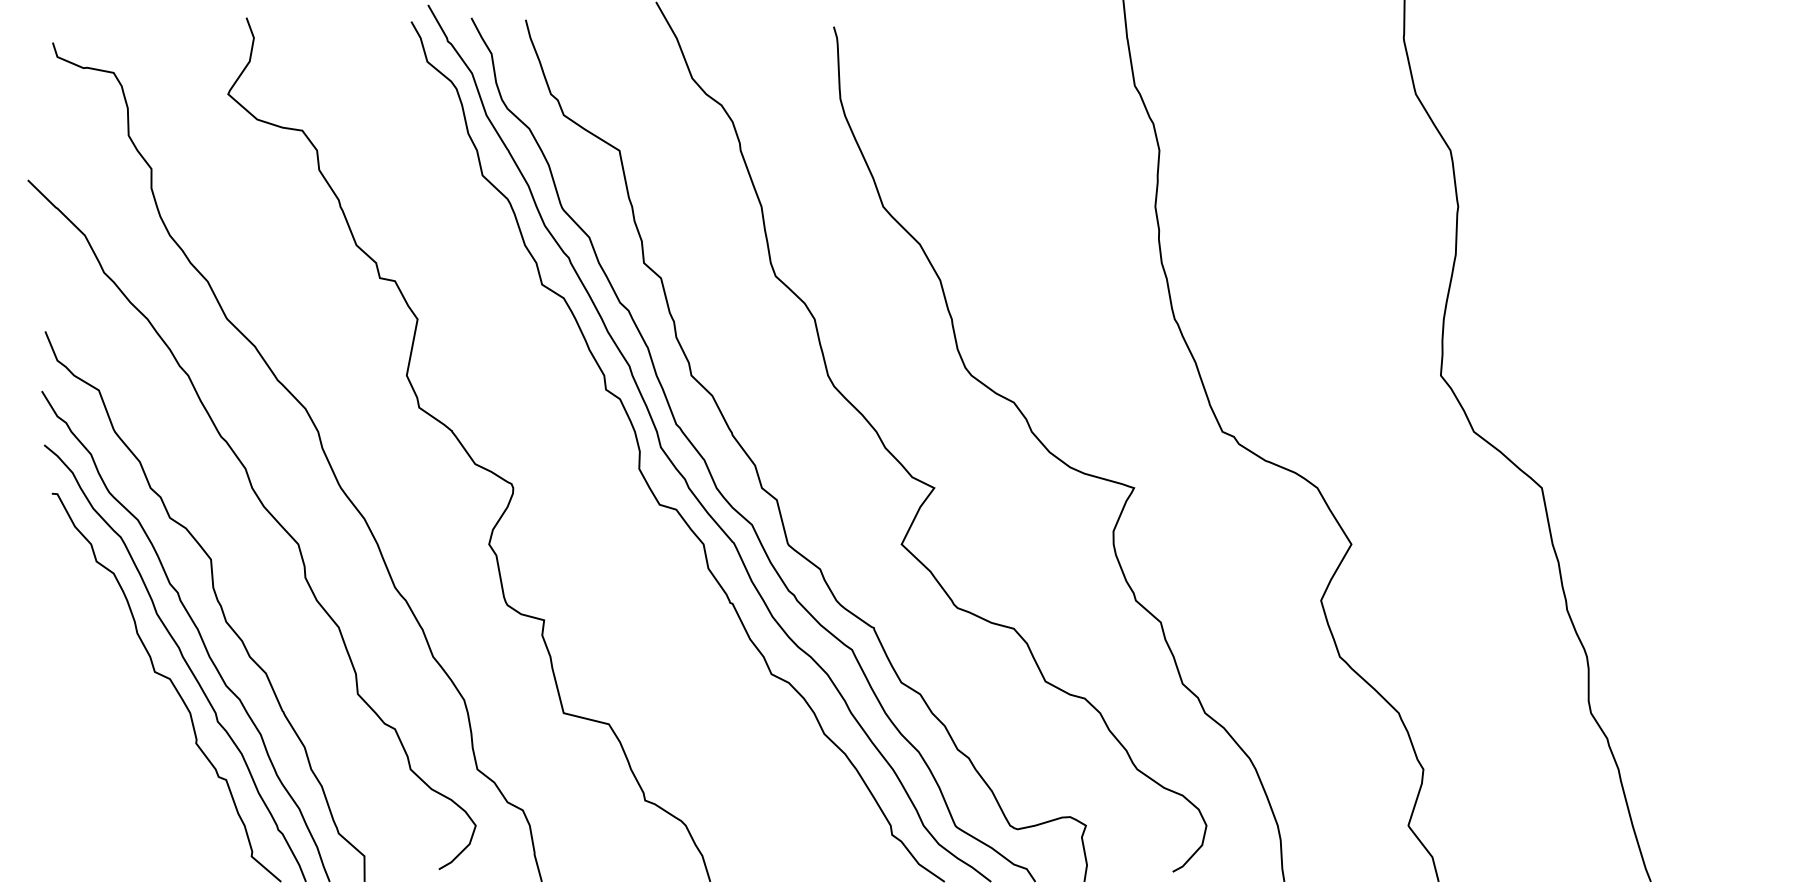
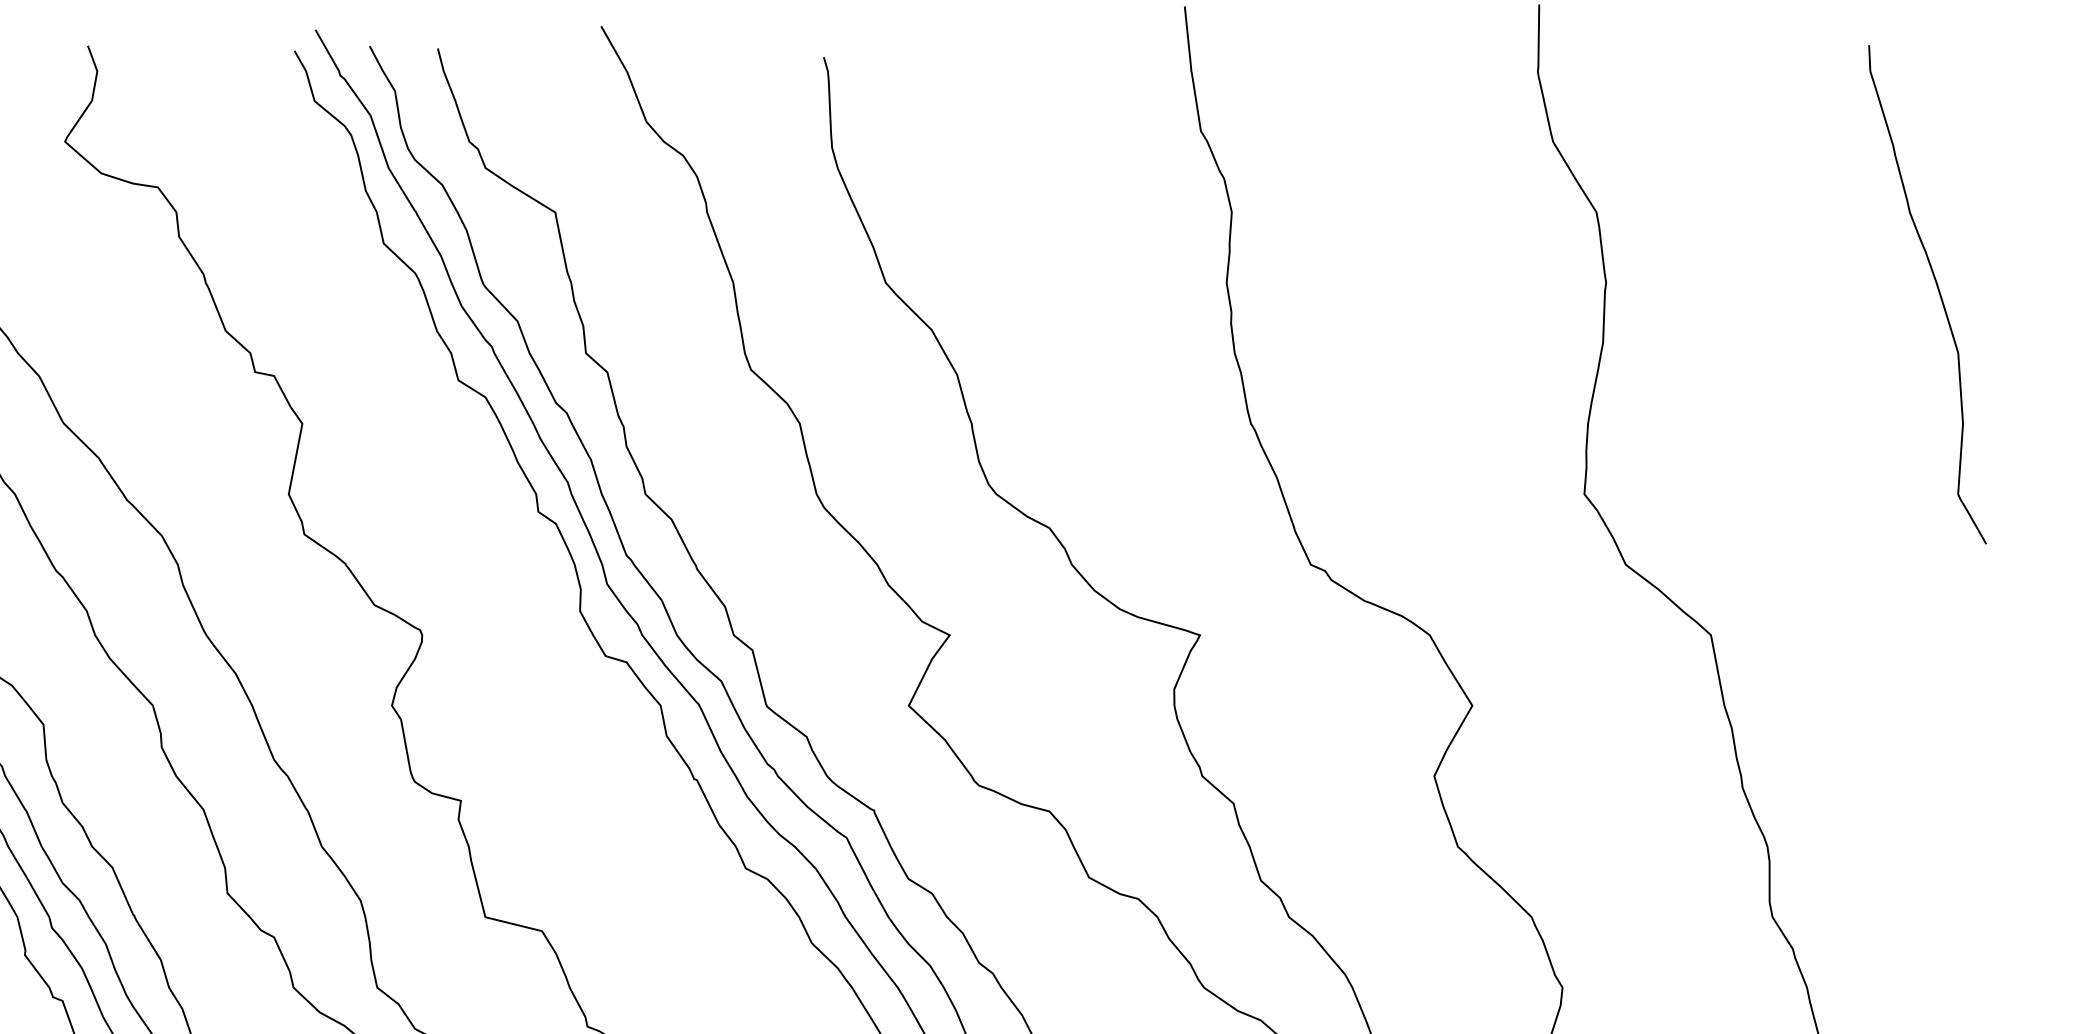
curve: (1722, 212) -> (1937, 289), added

